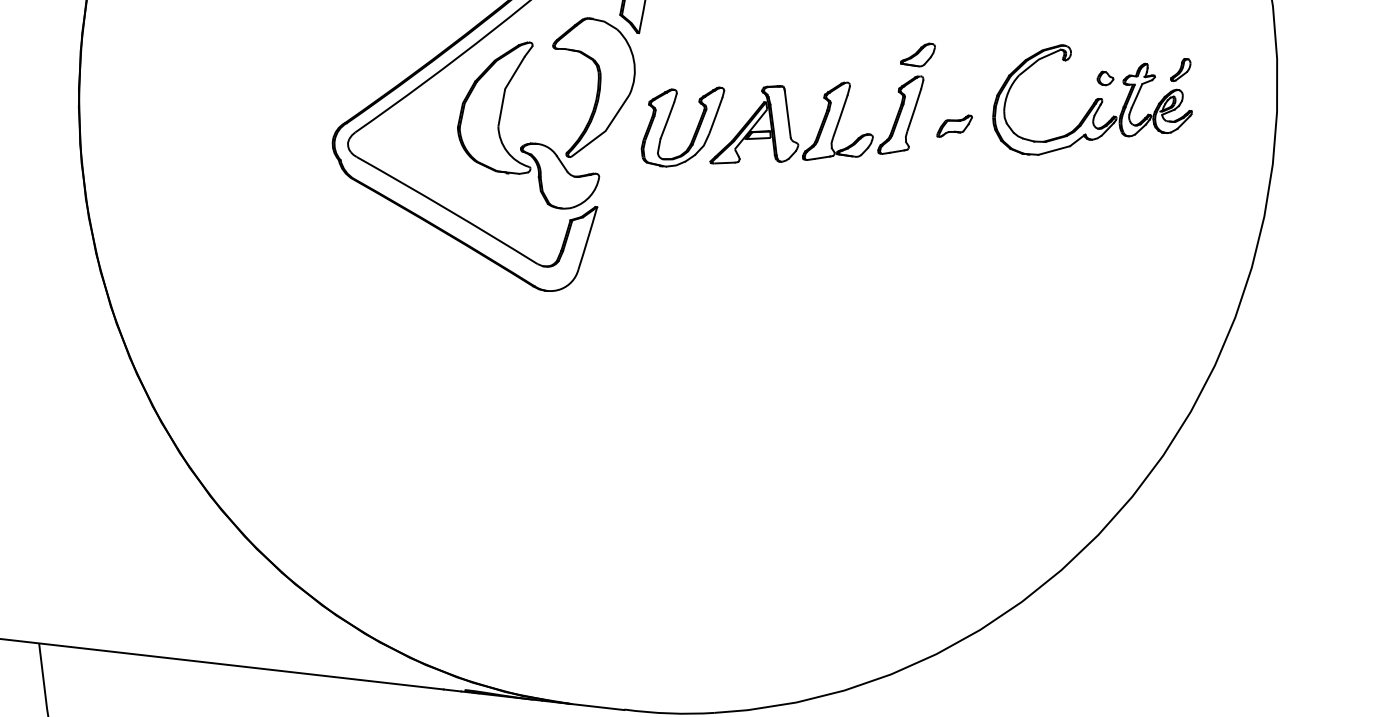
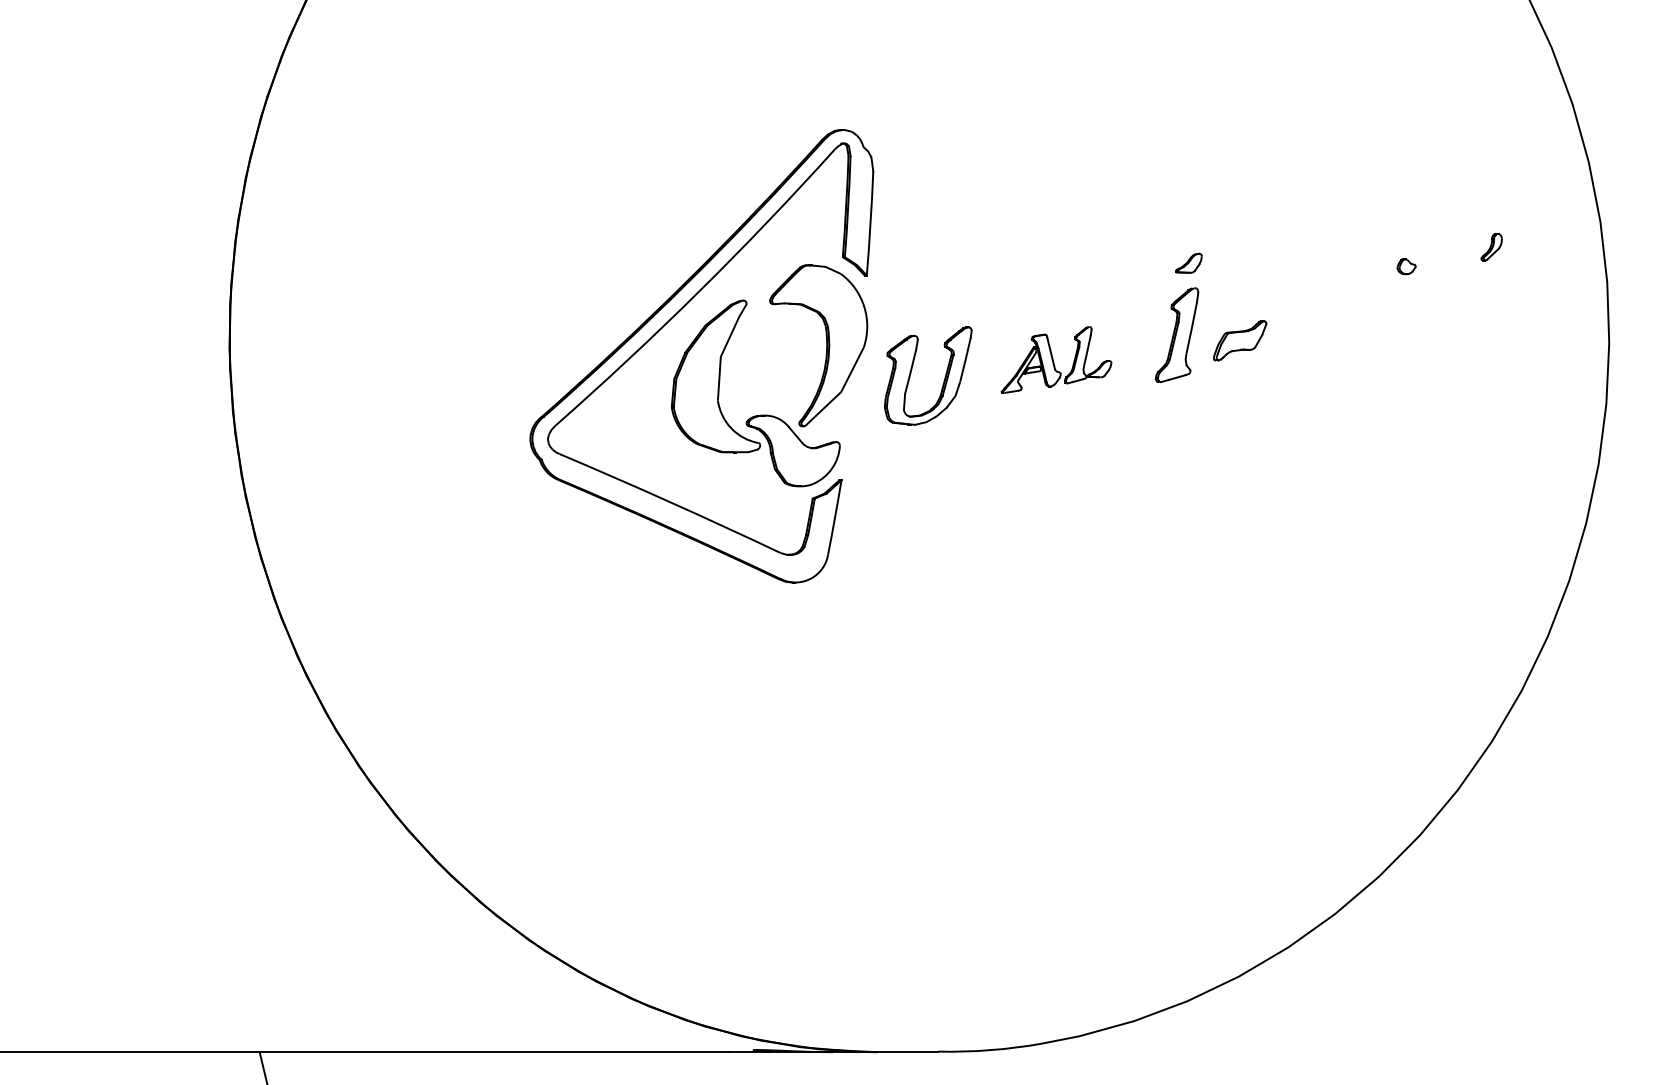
part: (917, 53) -> (1188, 262), size x0.7
part: (1092, 104) -> (1395, 298), removed
part: (794, 124) -> (1056, 359), size x0.6
part: (954, 125) -> (1239, 340), size x1.4

